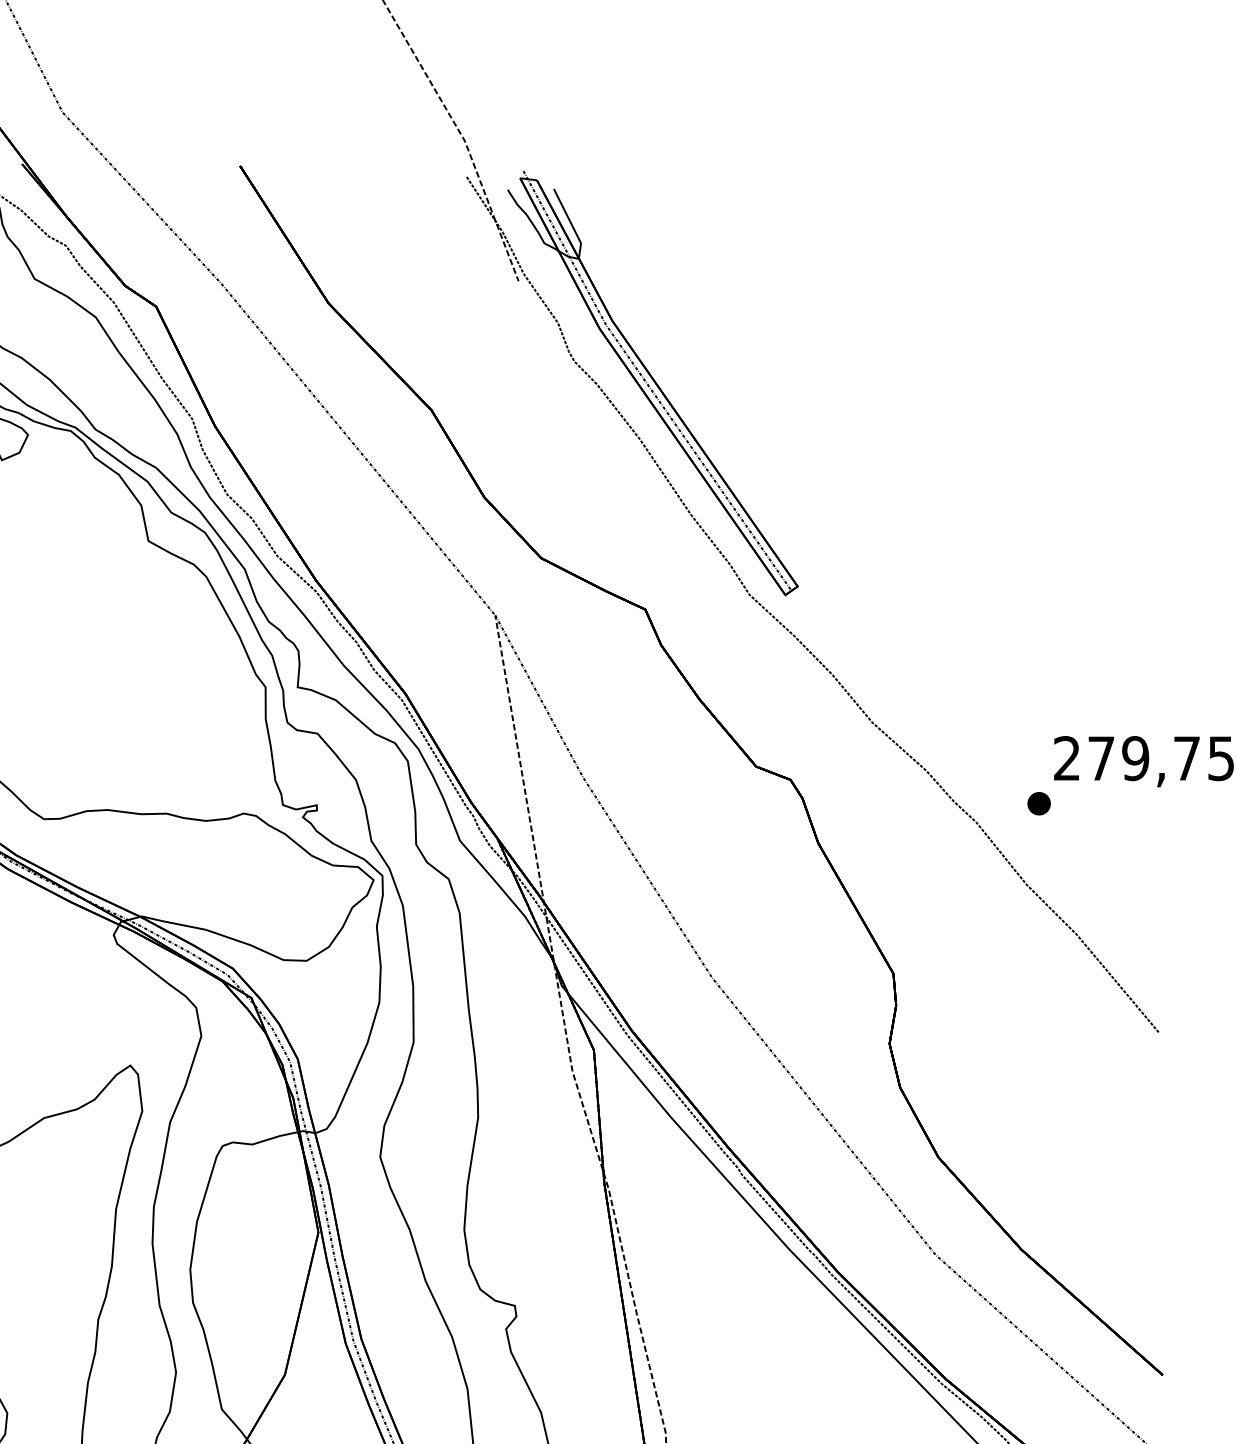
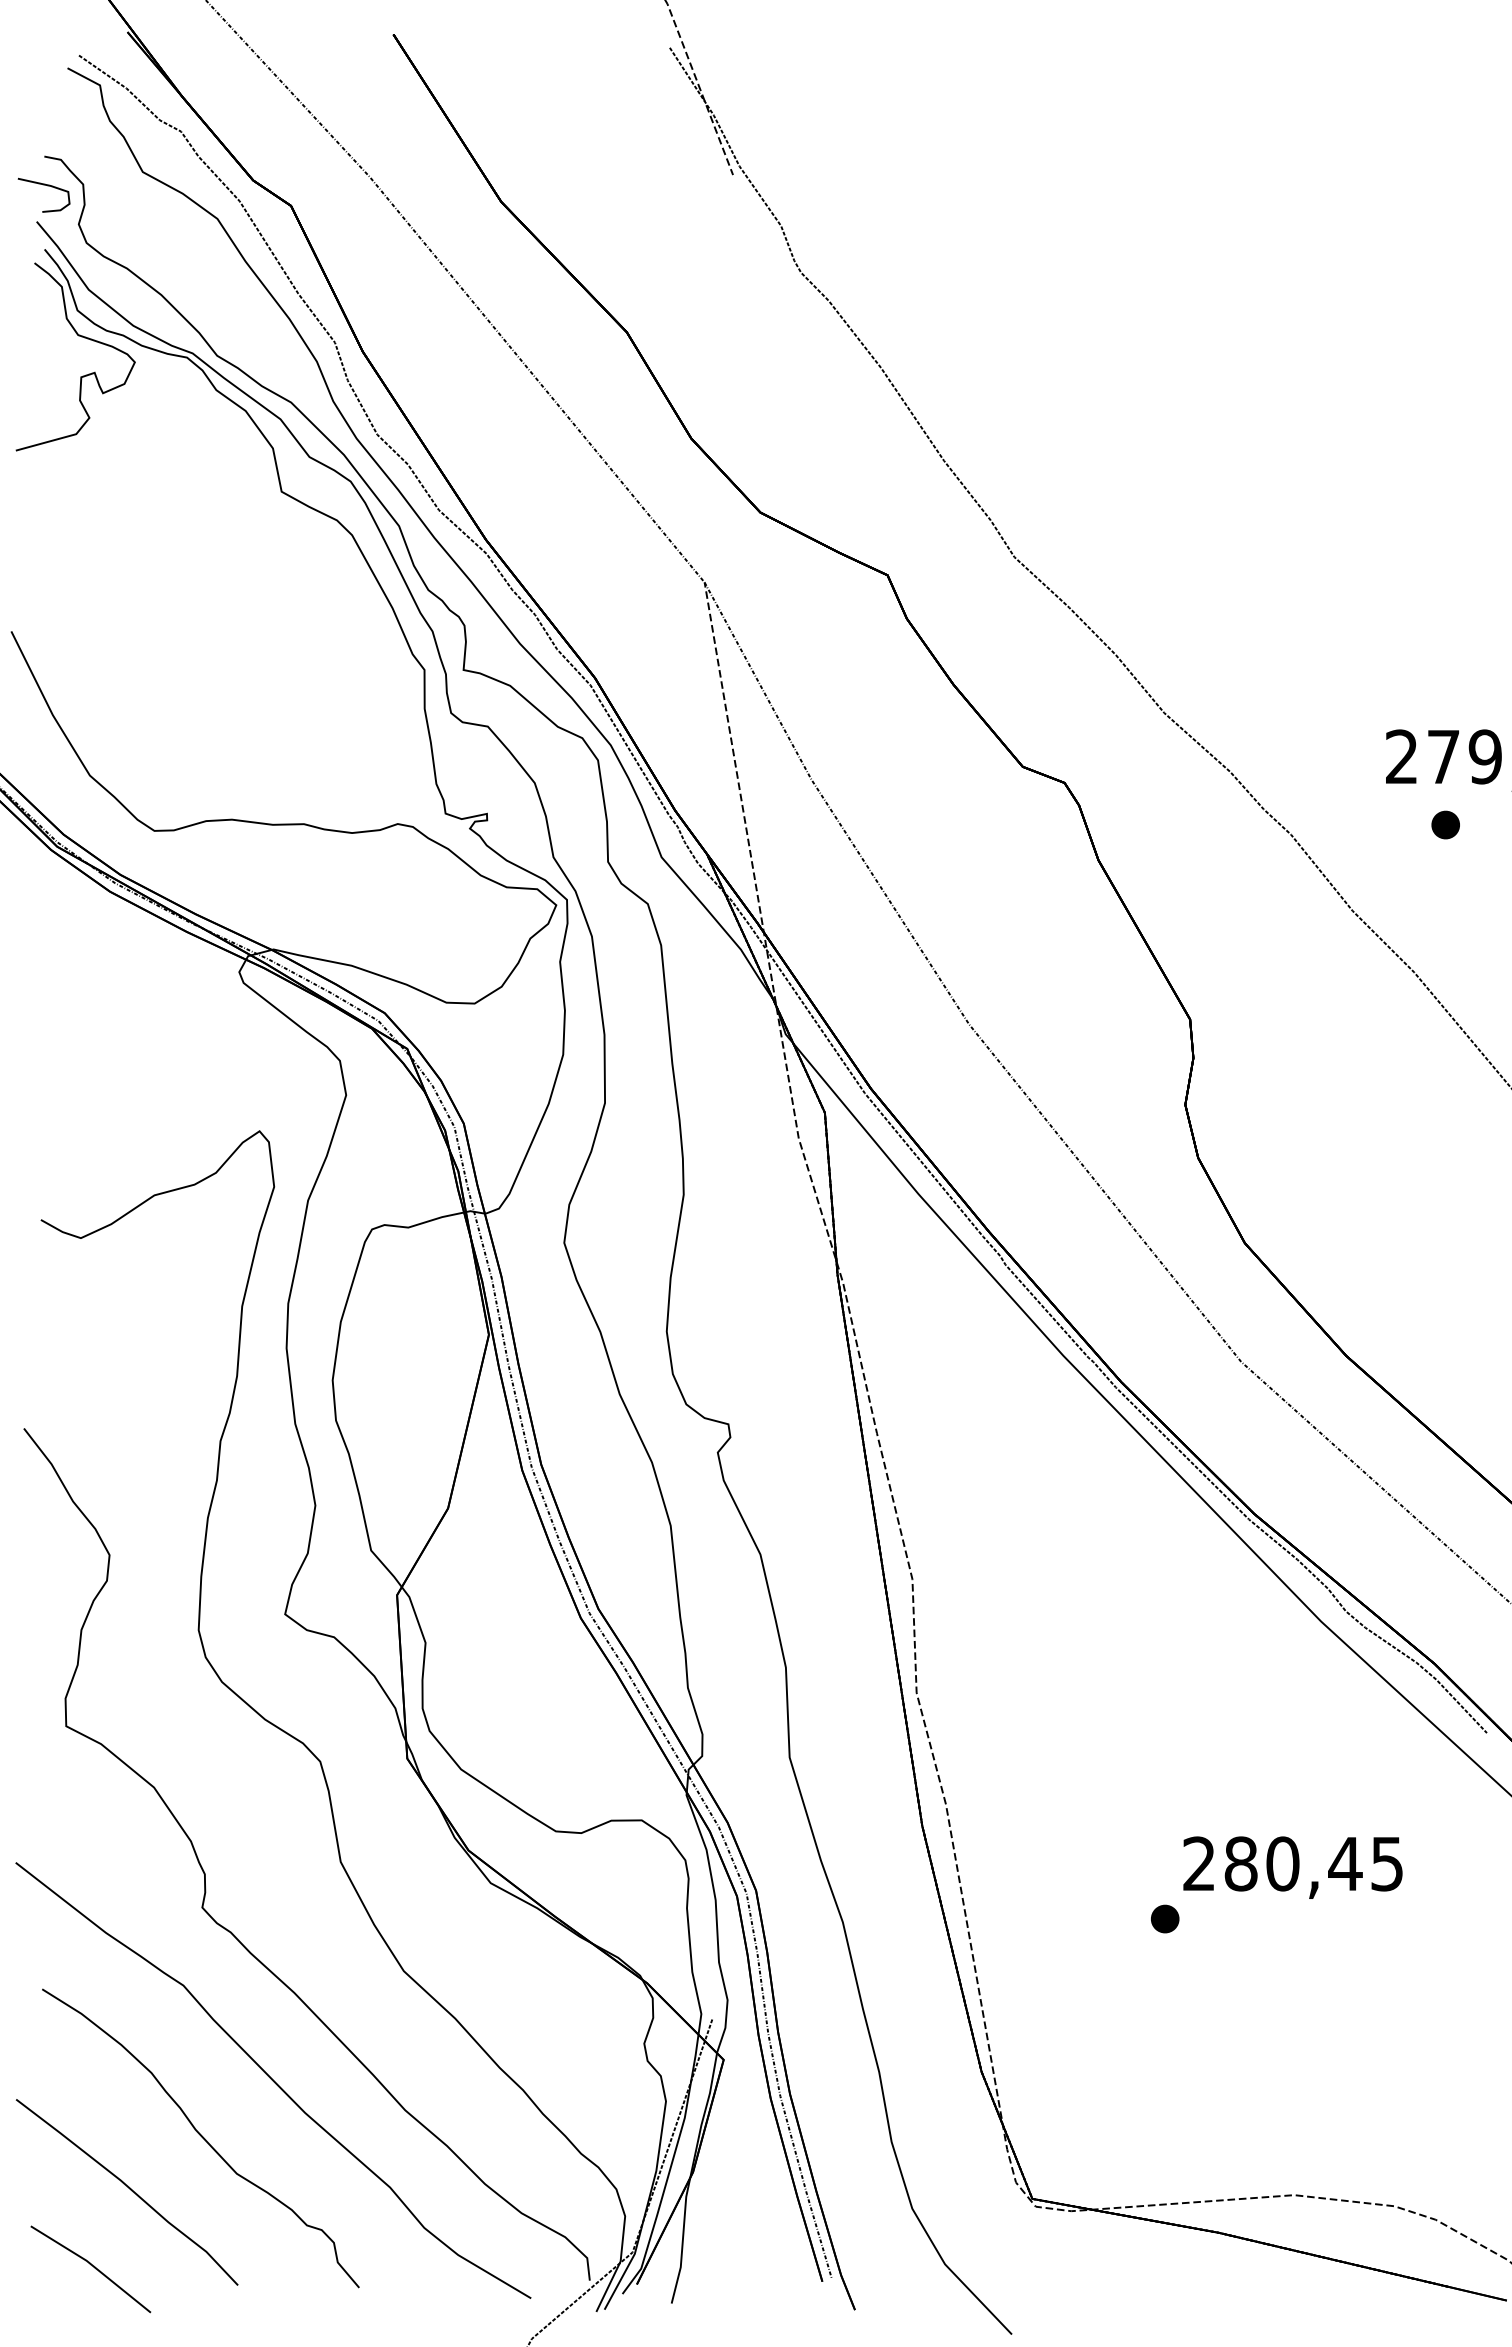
part: (652, 383) -> (896, 299), removed
part: (1038, 803) -> (1445, 824), moved

